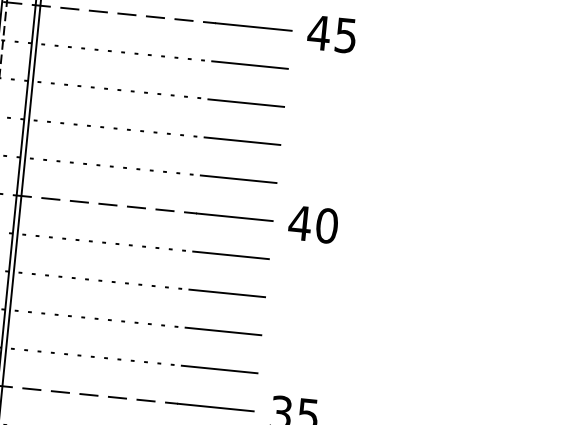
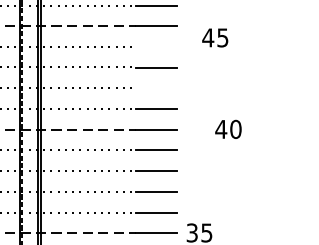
text: (332, 33) -> (215, 37), moved
line: (249, 64) -> (156, 46), removed
line: (241, 141) -> (156, 88), removed
text: (313, 222) -> (228, 128), moved

